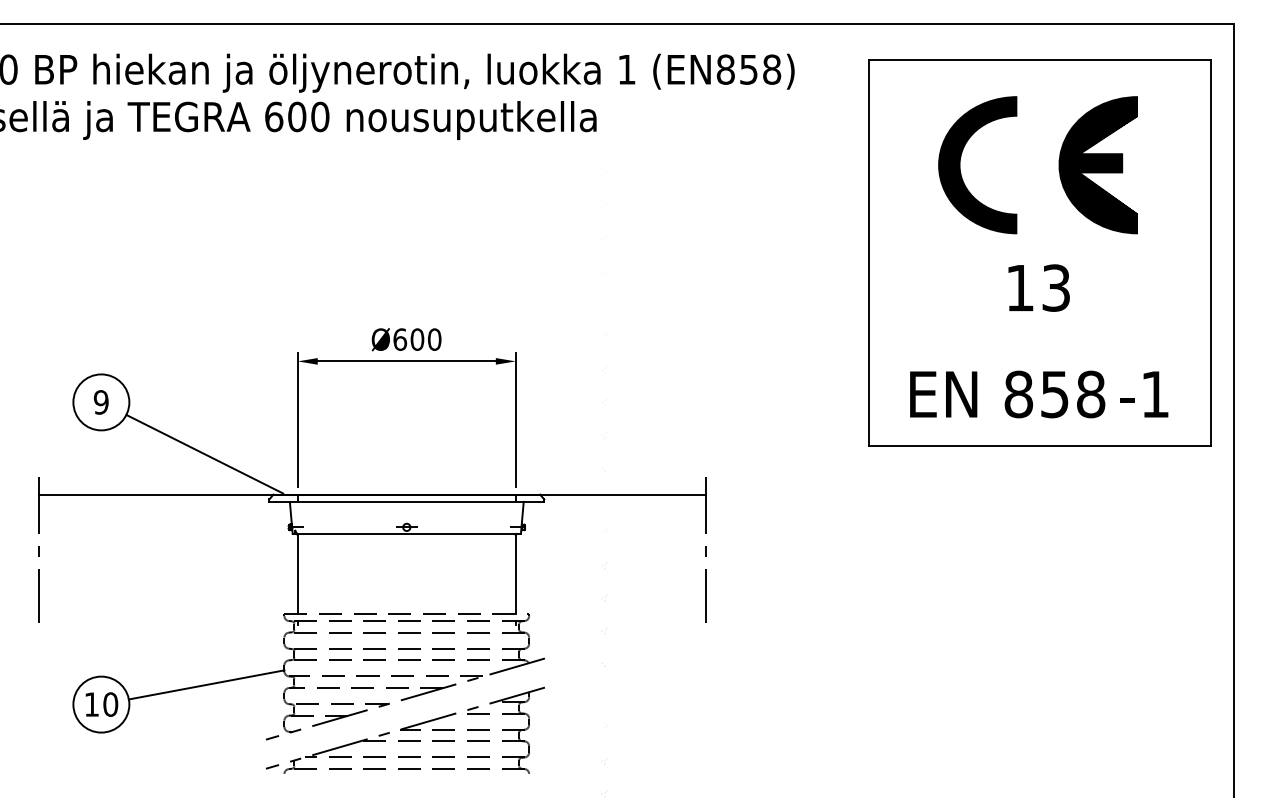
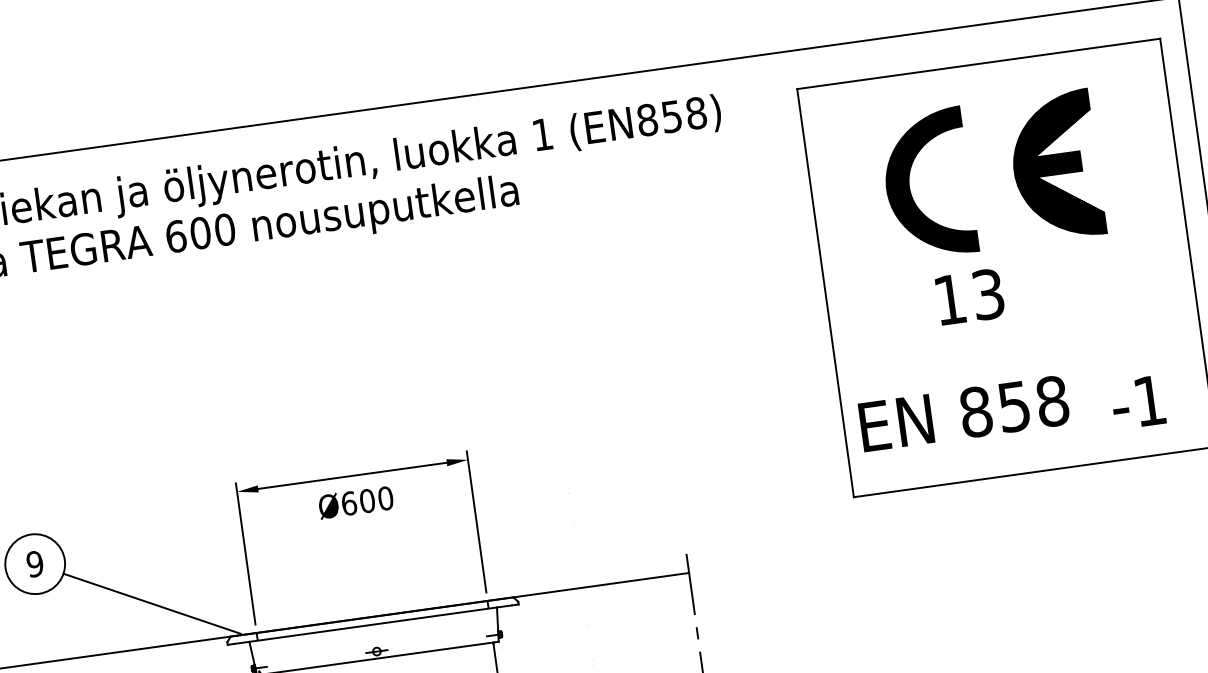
text: (1038, 287) -> (969, 296), moved
text: (406, 339) -> (355, 502), moved
text: (1007, 394) -> (964, 413), moved

